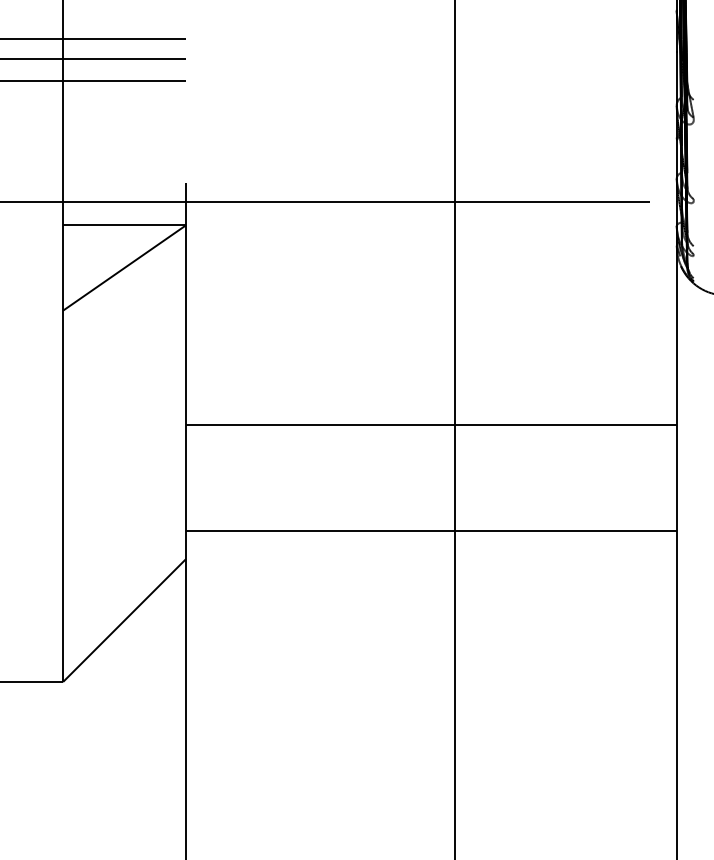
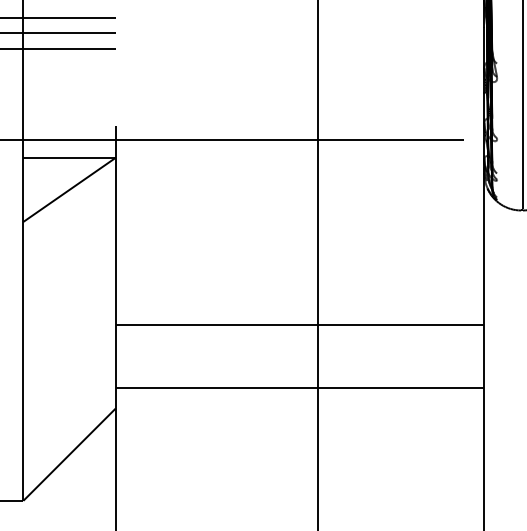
line: (430, 425) -> (299, 325), moved

